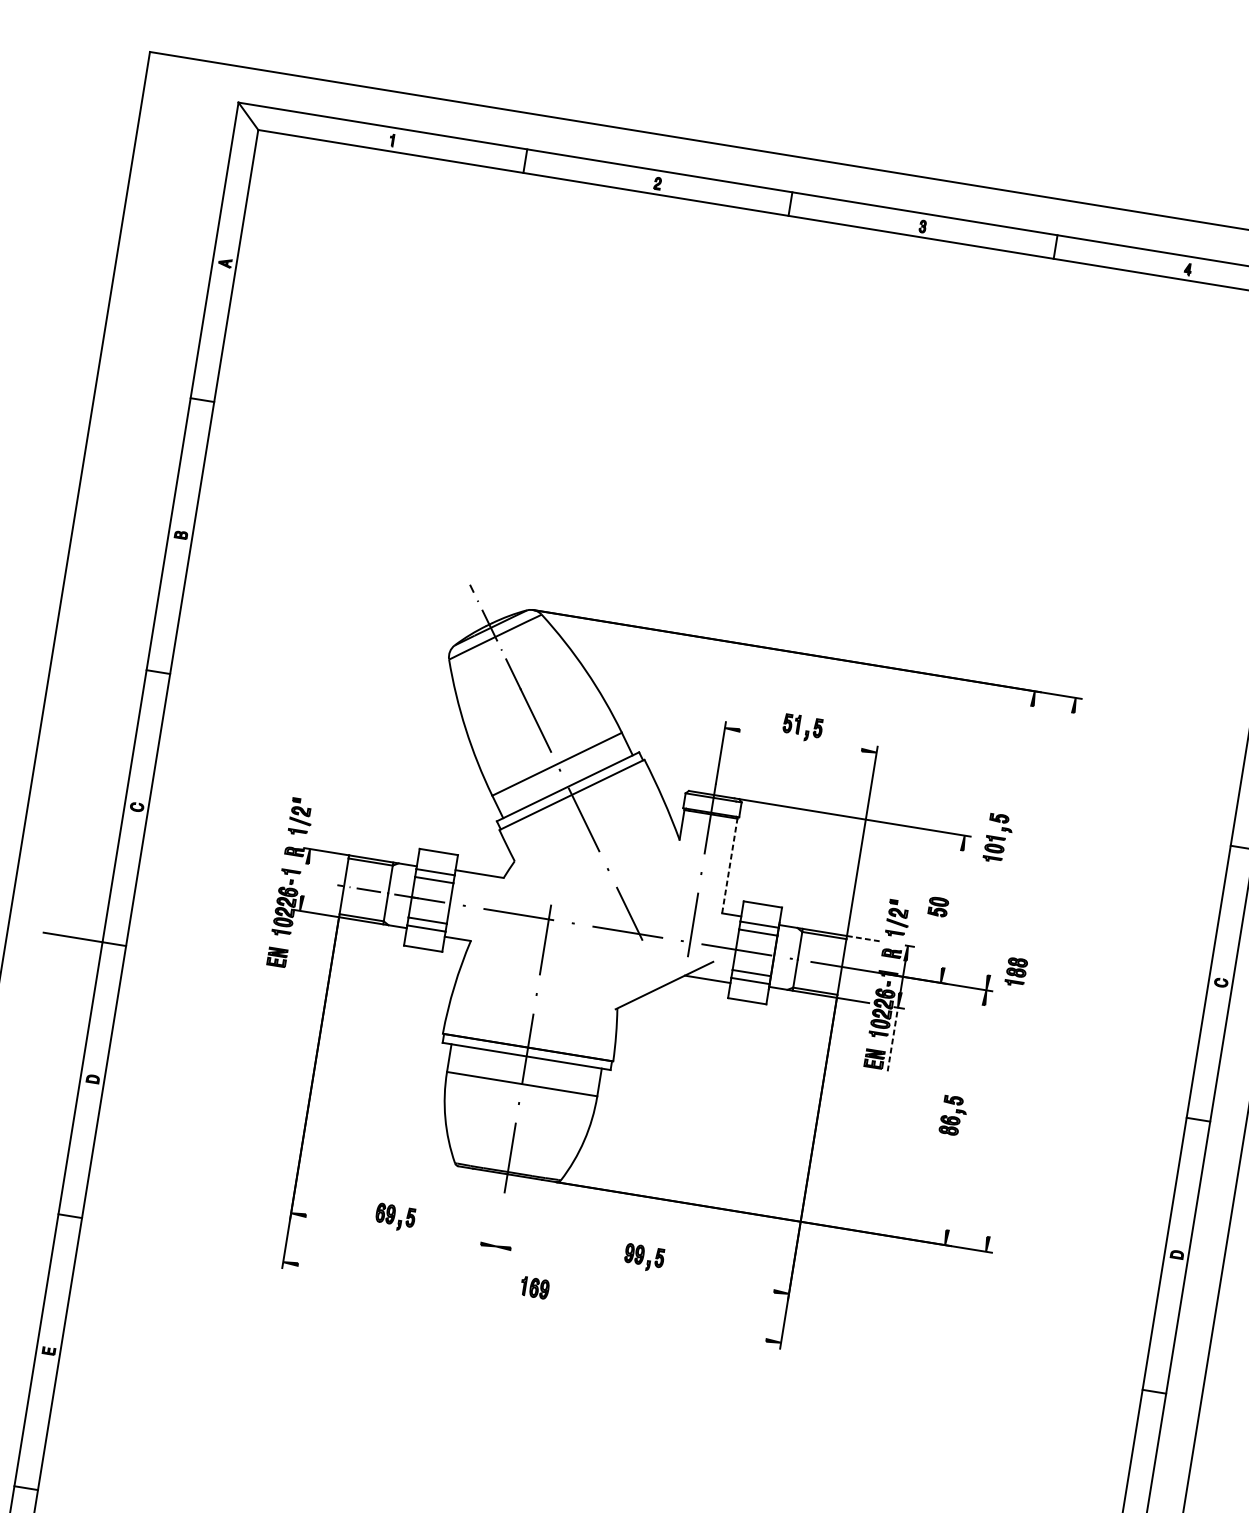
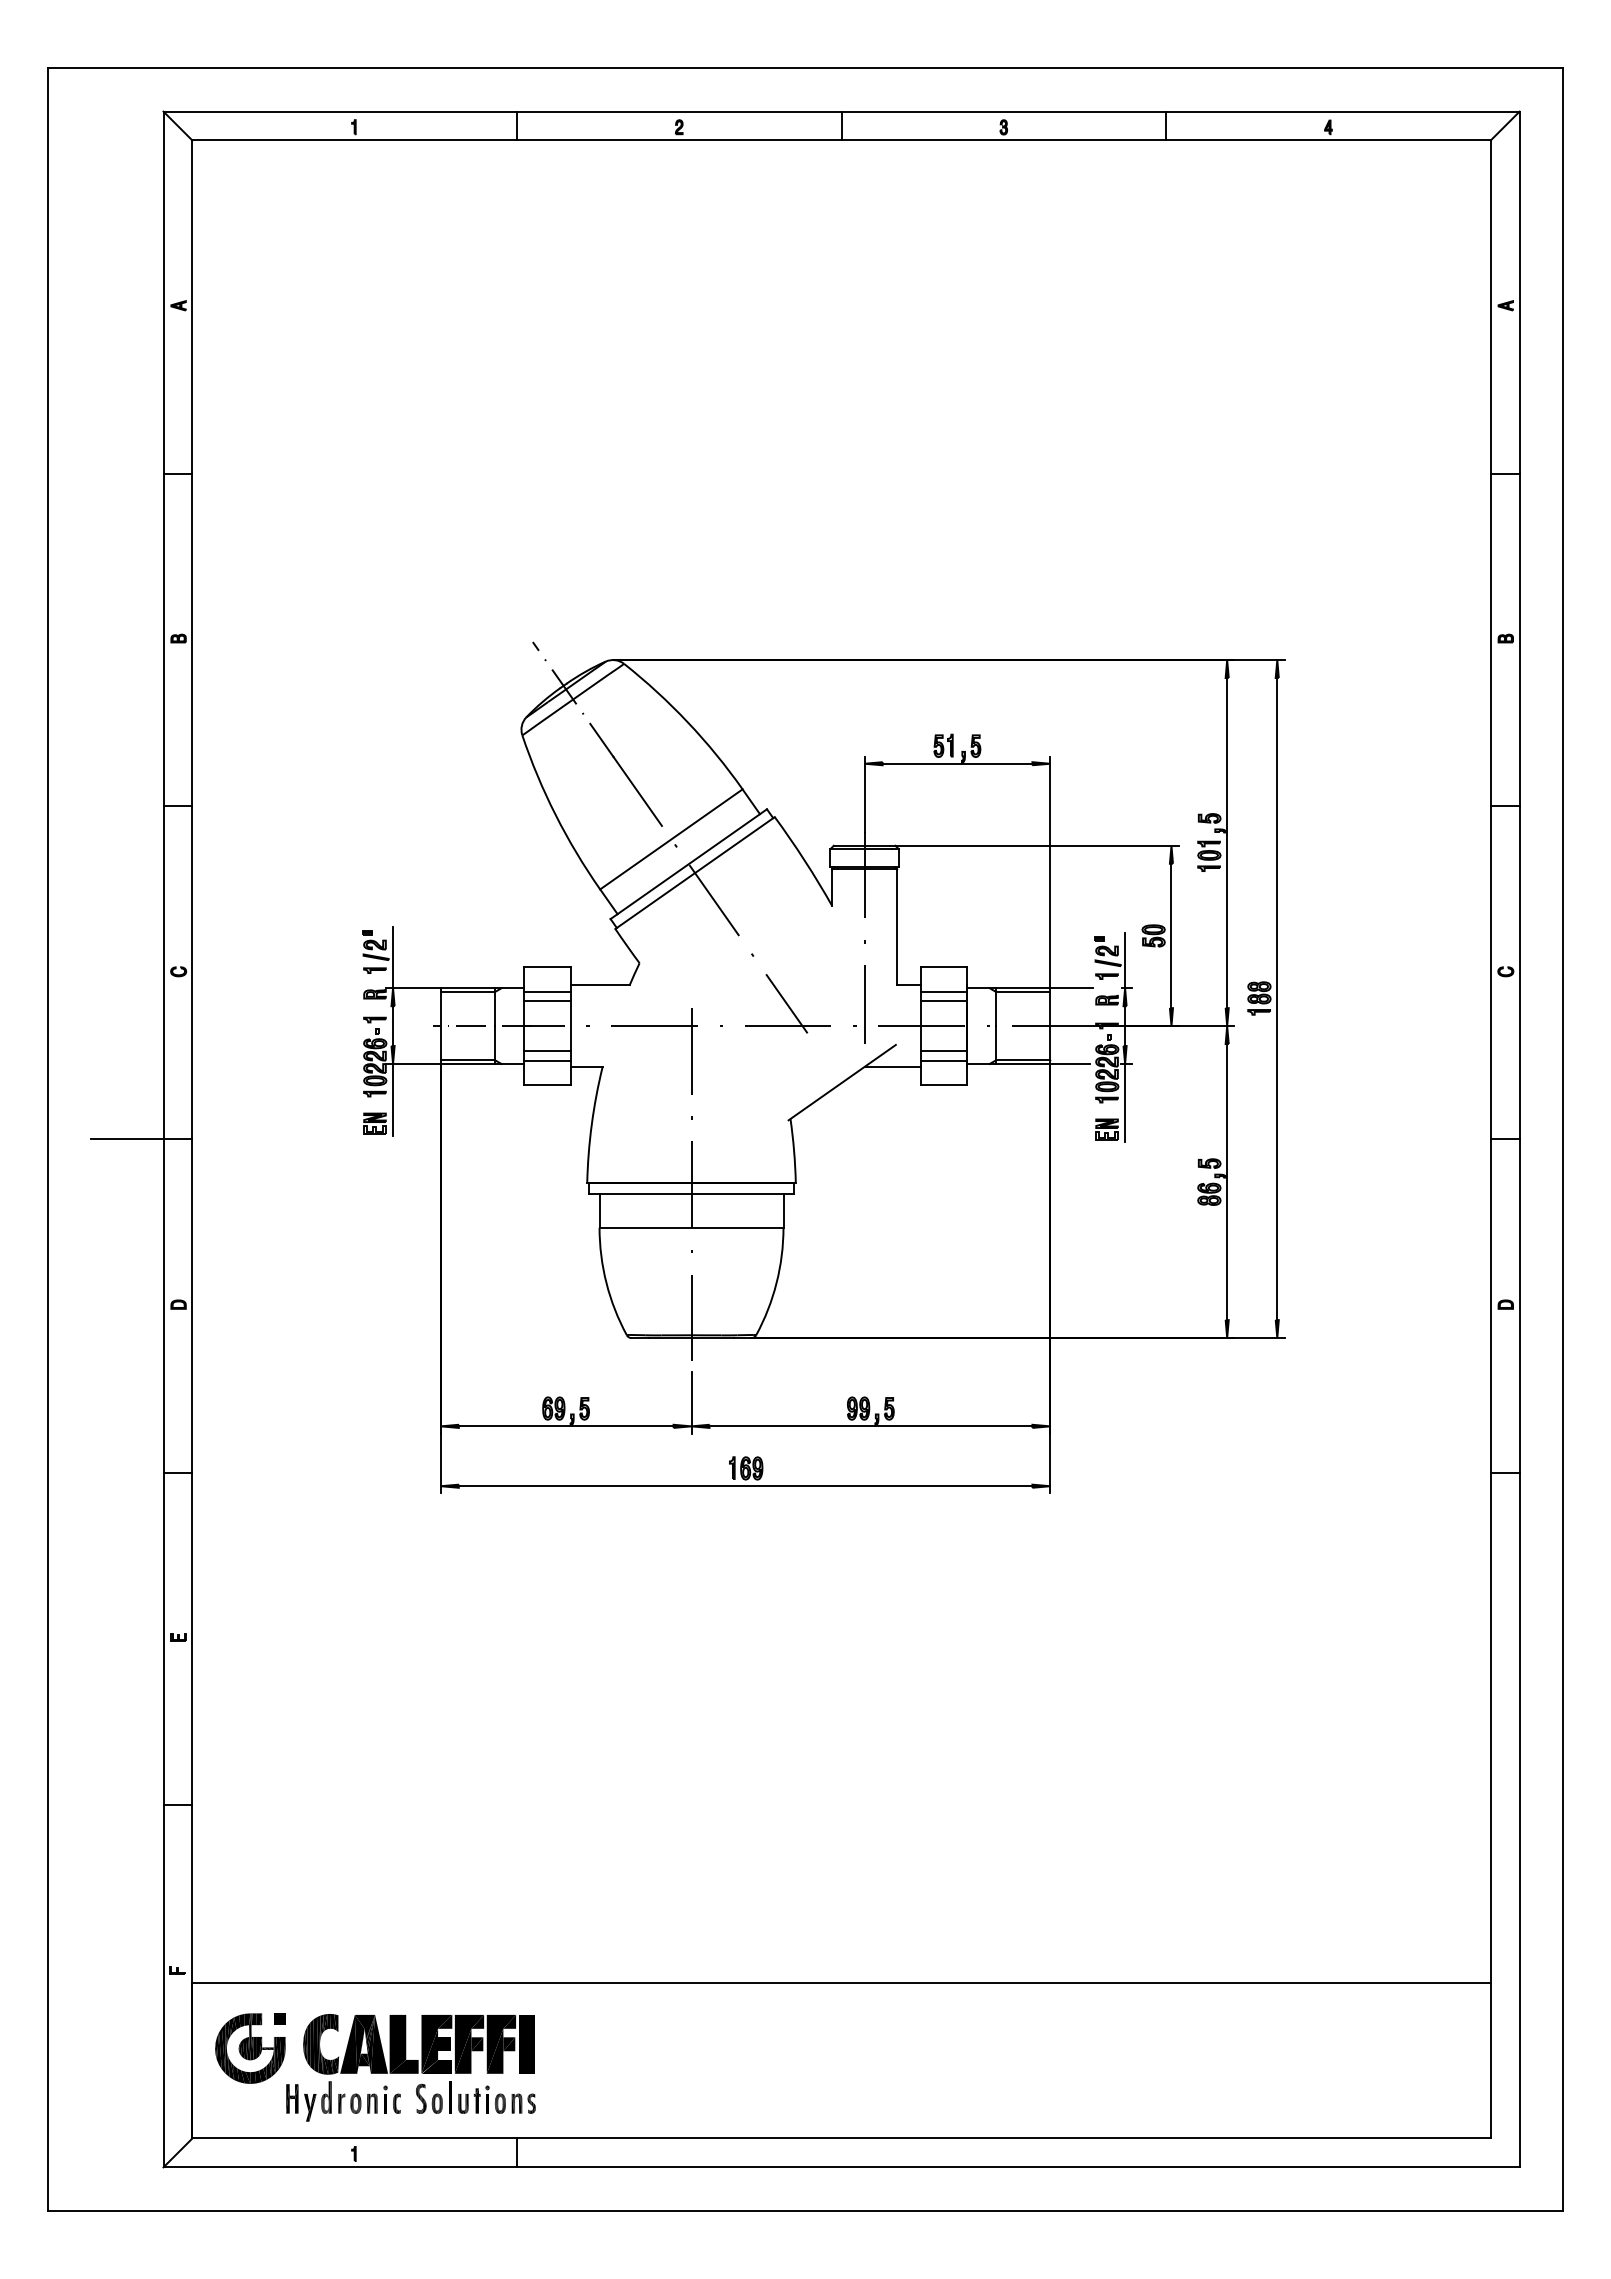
line: (800, 740) -> (957, 763), added
line: (314, 823) -> (393, 957), added
line: (1010, 841) -> (1227, 843), added
line: (730, 866) -> (897, 927), dashed -> solid
line: (305, 880) -> (393, 1026), added
line: (952, 908) -> (1171, 935), added
line: (912, 923) -> (1125, 960), added
line: (295, 939) -> (393, 1099), added
line: (865, 939) -> (1072, 988), dashed -> solid
line: (1031, 975) -> (1277, 999), added
line: (893, 1039) -> (1125, 1102), dashed -> solid
line: (965, 1118) -> (1227, 1182), added
line: (499, 1226) -> (691, 1402), added
line: (392, 1229) -> (565, 1426), added
line: (642, 1270) -> (870, 1426), added
line: (532, 1302) -> (745, 1486), added

